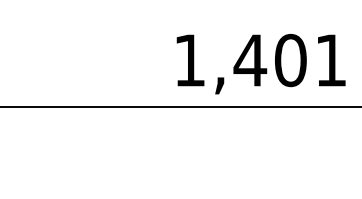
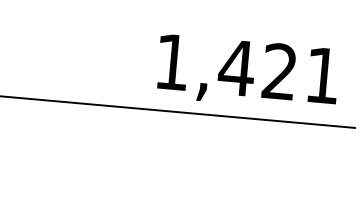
text: (290, 60) -> (279, 71), 1,401 -> 1,421

